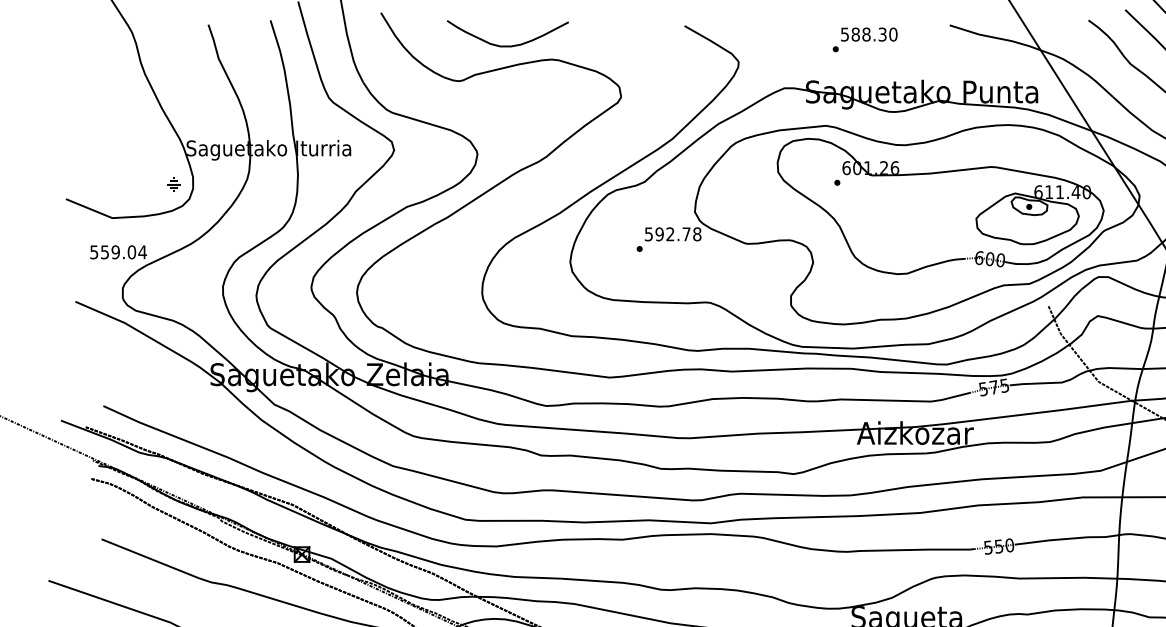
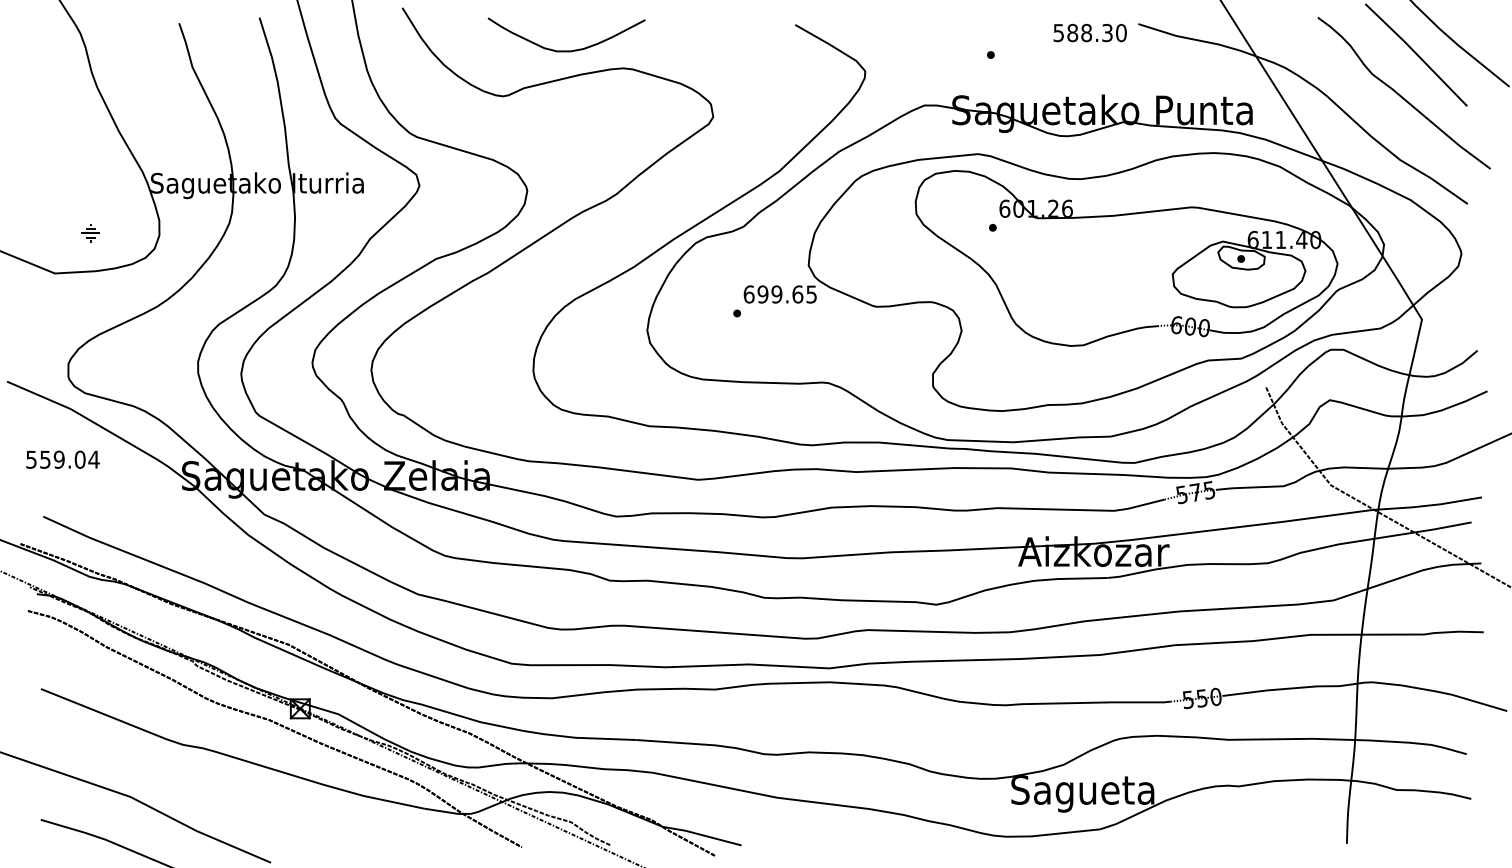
text: (868, 34) -> (1089, 33), moved
part: (173, 184) -> (90, 233), moved
text: (673, 234) -> (780, 294), 592.78 -> 699.65
text: (118, 252) -> (62, 459), moved

